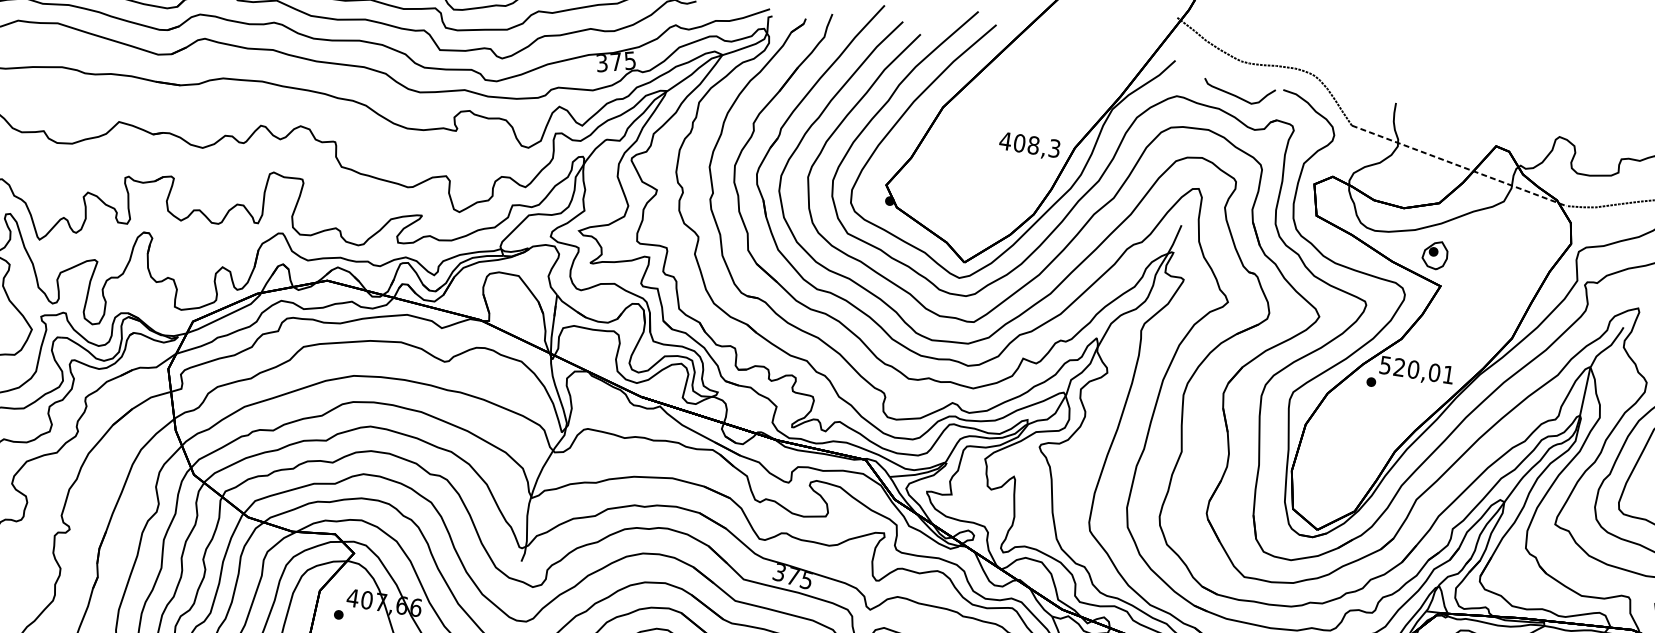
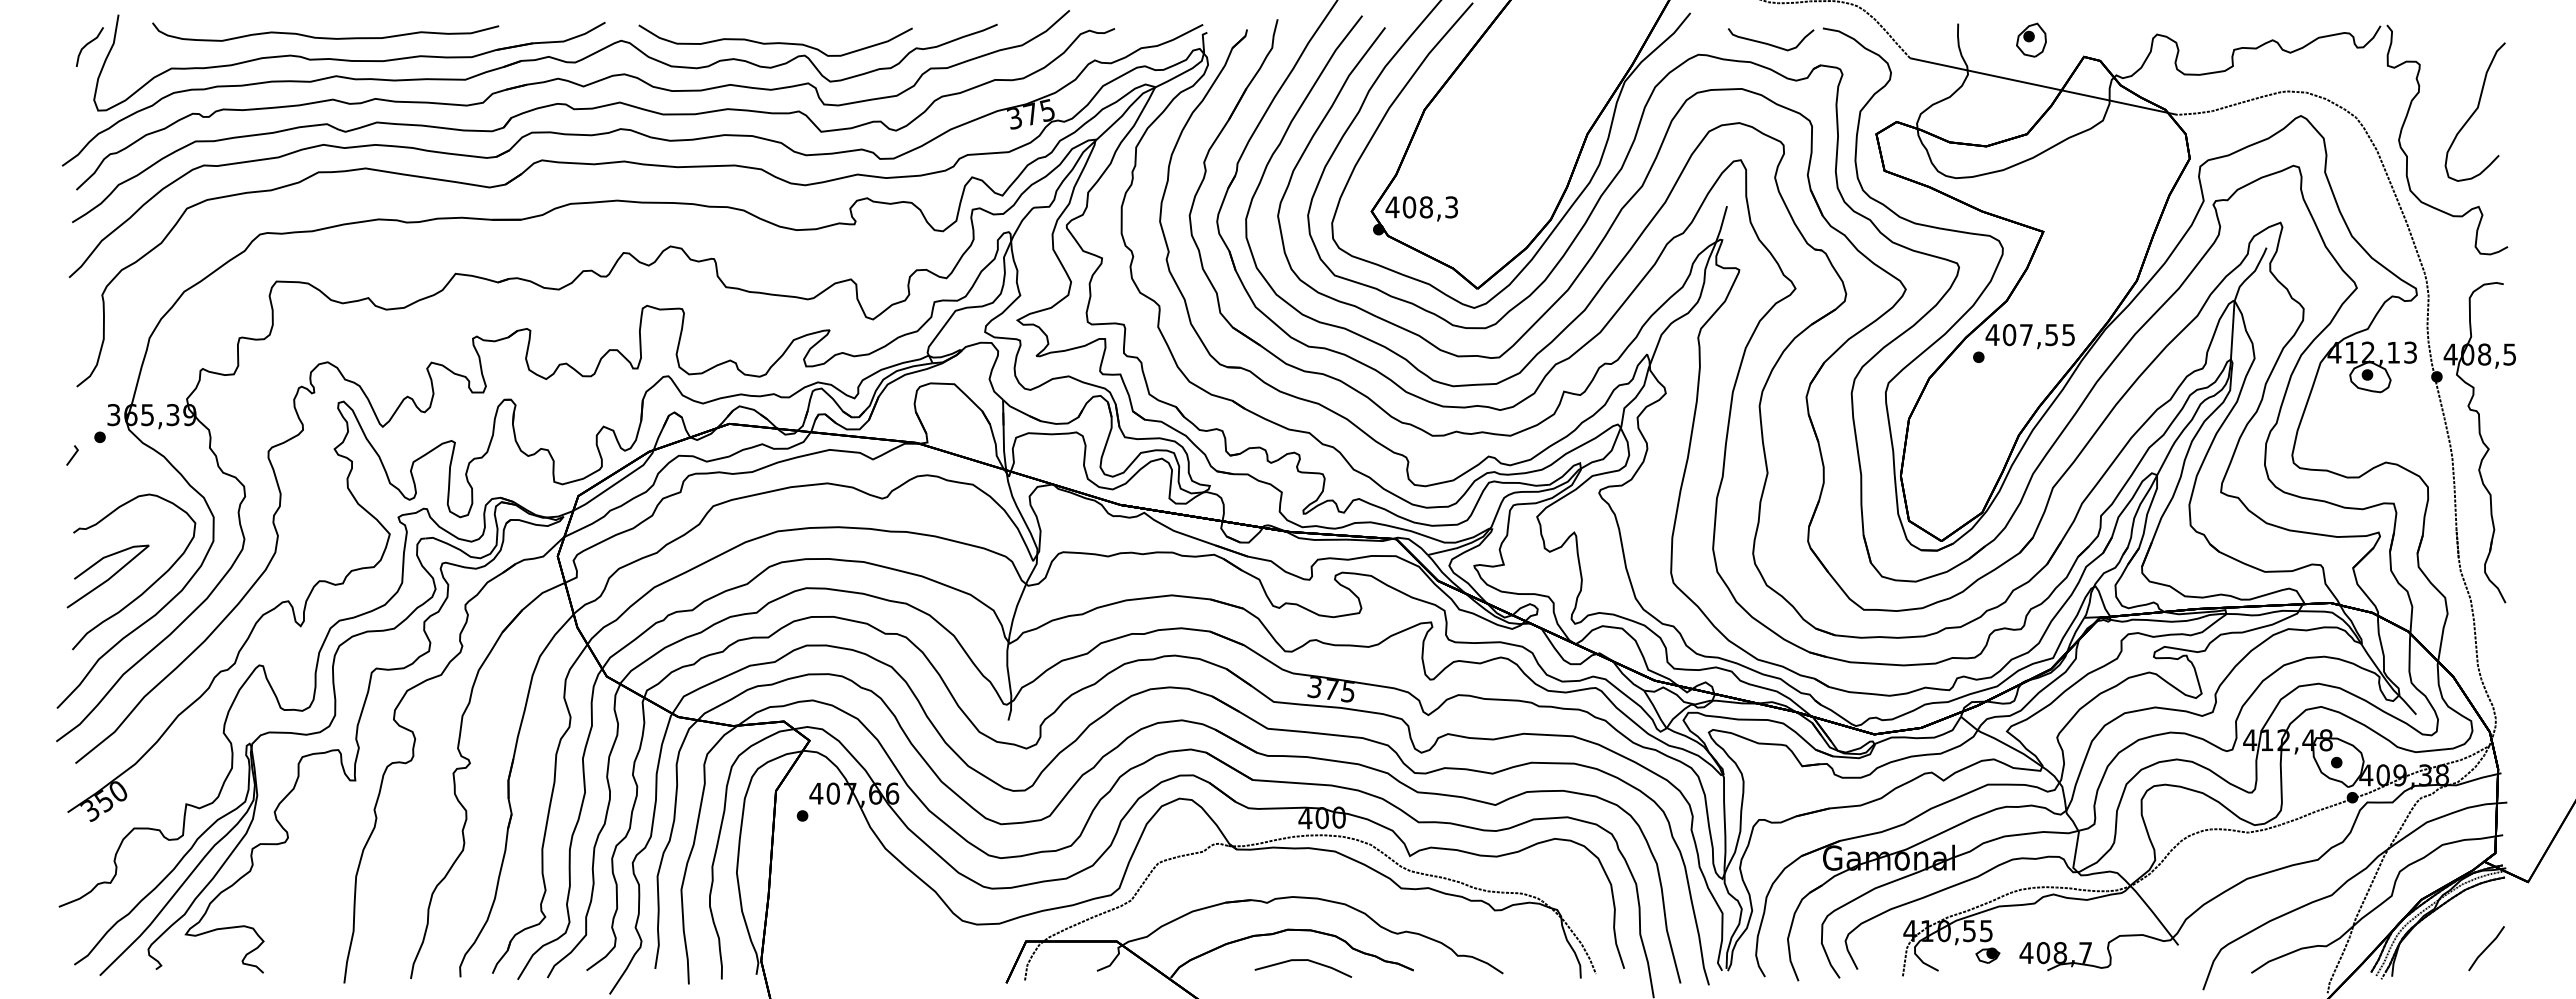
text: (1029, 145) -> (1421, 208), moved
line: (1458, 165) -> (2043, 86), dashed -> solid
part: (1435, 254) -> (2031, 39), moved
text: (1416, 370) -> (2029, 335), 520,01 -> 407,55

